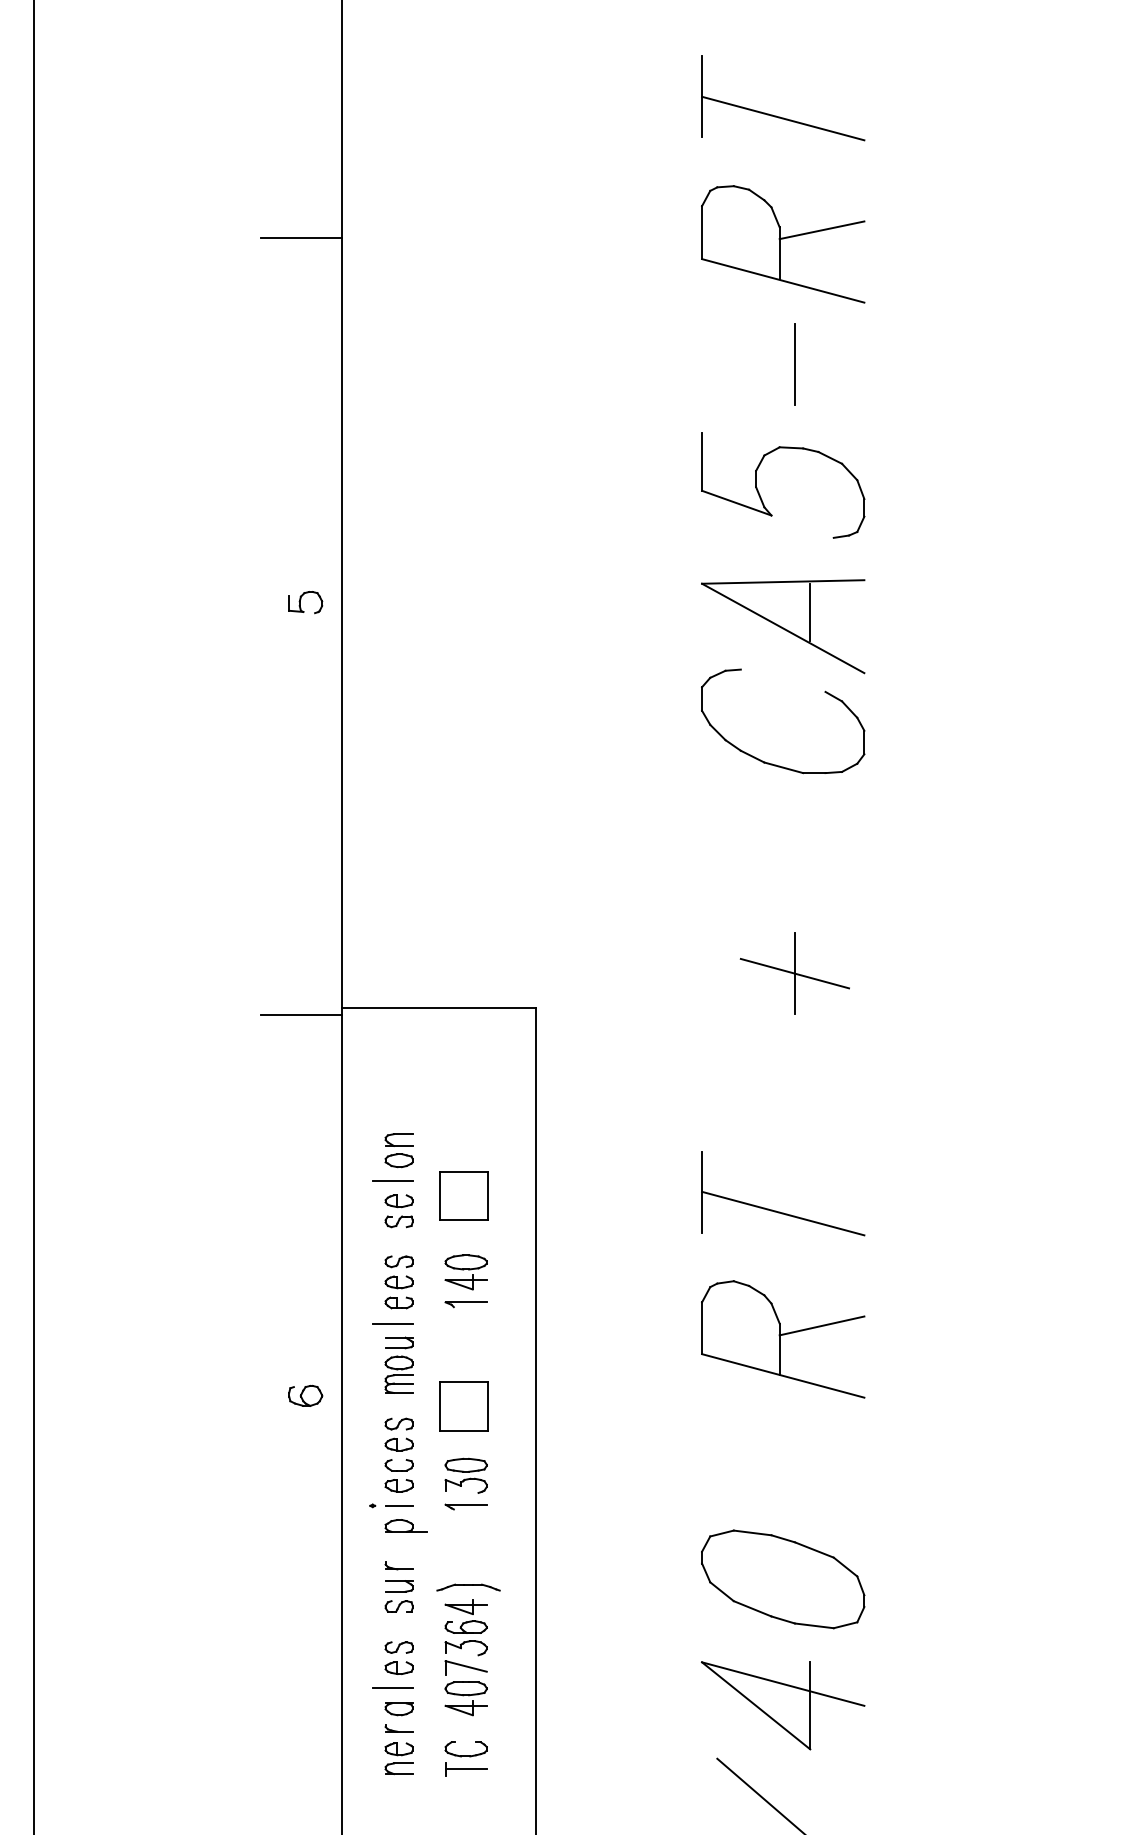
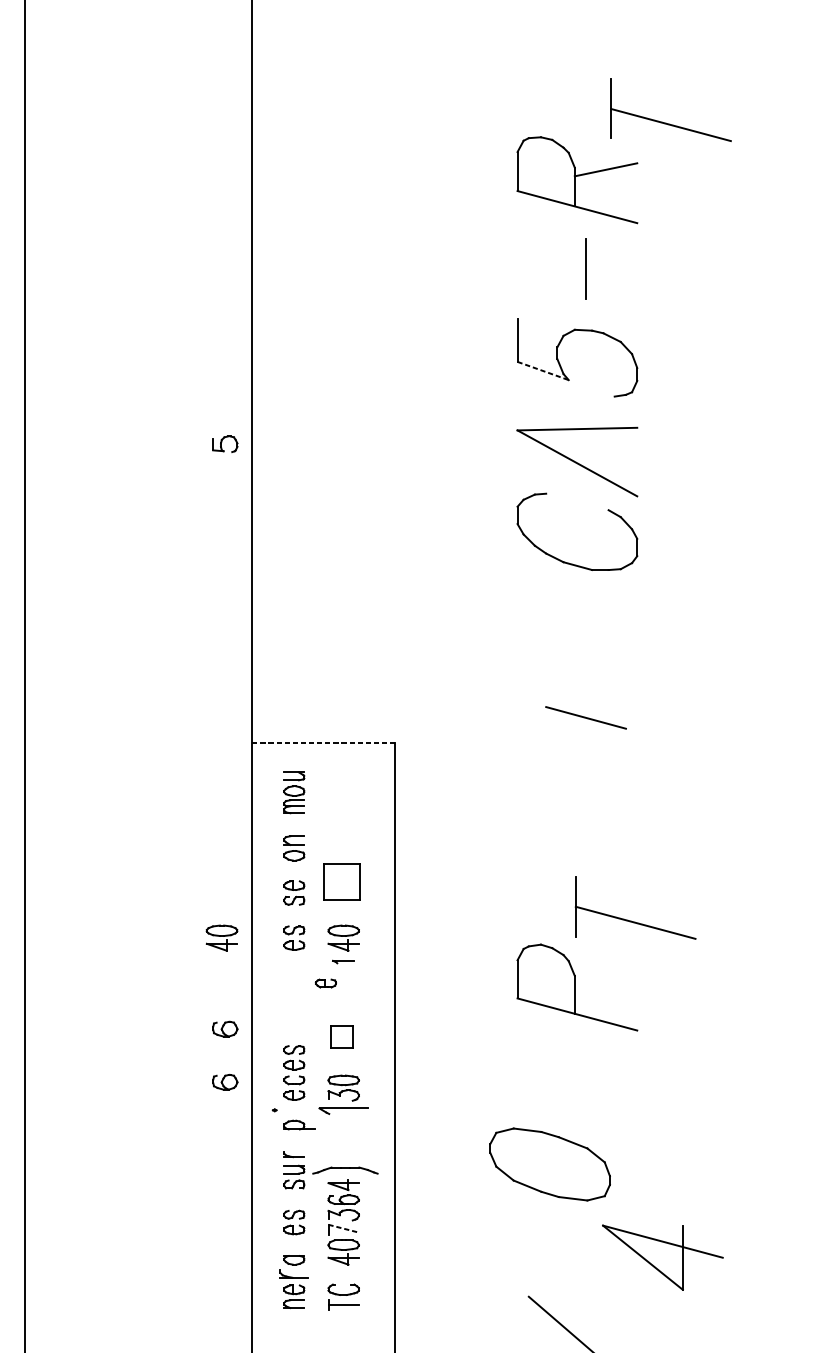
part: (780, 116) -> (669, 123), moved
line: (301, 237) -> (222, 175), removed
line: (736, 503) -> (542, 371), solid -> dashed
line: (810, 612) -> (597, 451), removed
line: (794, 973) -> (585, 717), removed
line: (438, 1008) -> (323, 743), solid -> dashed
line: (301, 1015) -> (222, 748), removed
line: (392, 1181) -> (289, 871), removed
part: (780, 1211) -> (633, 921), moved
part: (300, 1272) -> (221, 938), added
part: (398, 1302) -> (325, 983), moved
part: (465, 1304) -> (343, 961), size x0.7
line: (392, 1323) -> (289, 975), removed
line: (821, 1325) -> (605, 977), removed
part: (398, 1364) -> (293, 792), moved
part: (463, 1406) -> (341, 1037), size x0.6
part: (305, 1467) -> (225, 1082), added
line: (398, 1505) -> (293, 1110), removed
part: (465, 1506) -> (343, 1110), size x1.6
part: (783, 1579) -> (550, 1164), moved
part: (468, 1587) -> (345, 1170), size x1.4
line: (466, 1666) -> (343, 1228), solid -> dashed
line: (392, 1688) -> (289, 1244), removed
part: (783, 1705) -> (663, 1257), moved
part: (398, 1728) -> (293, 1274), size x1.4

